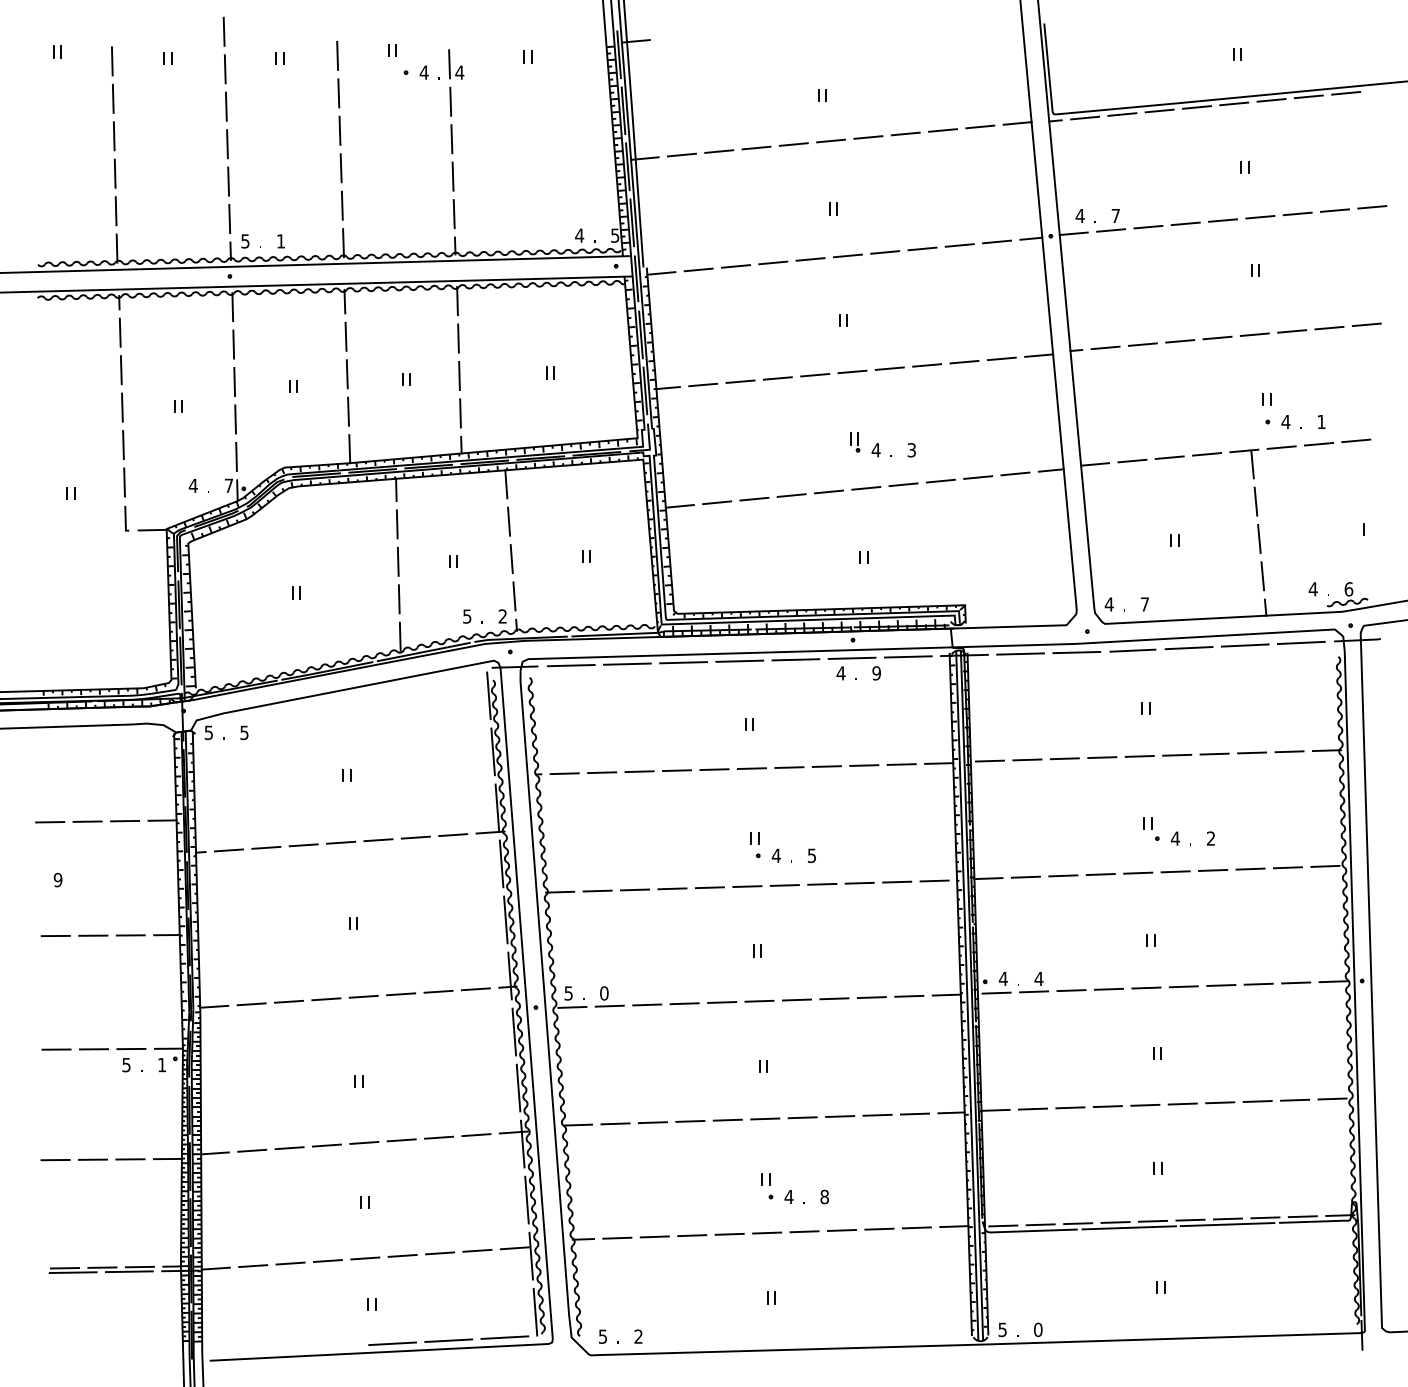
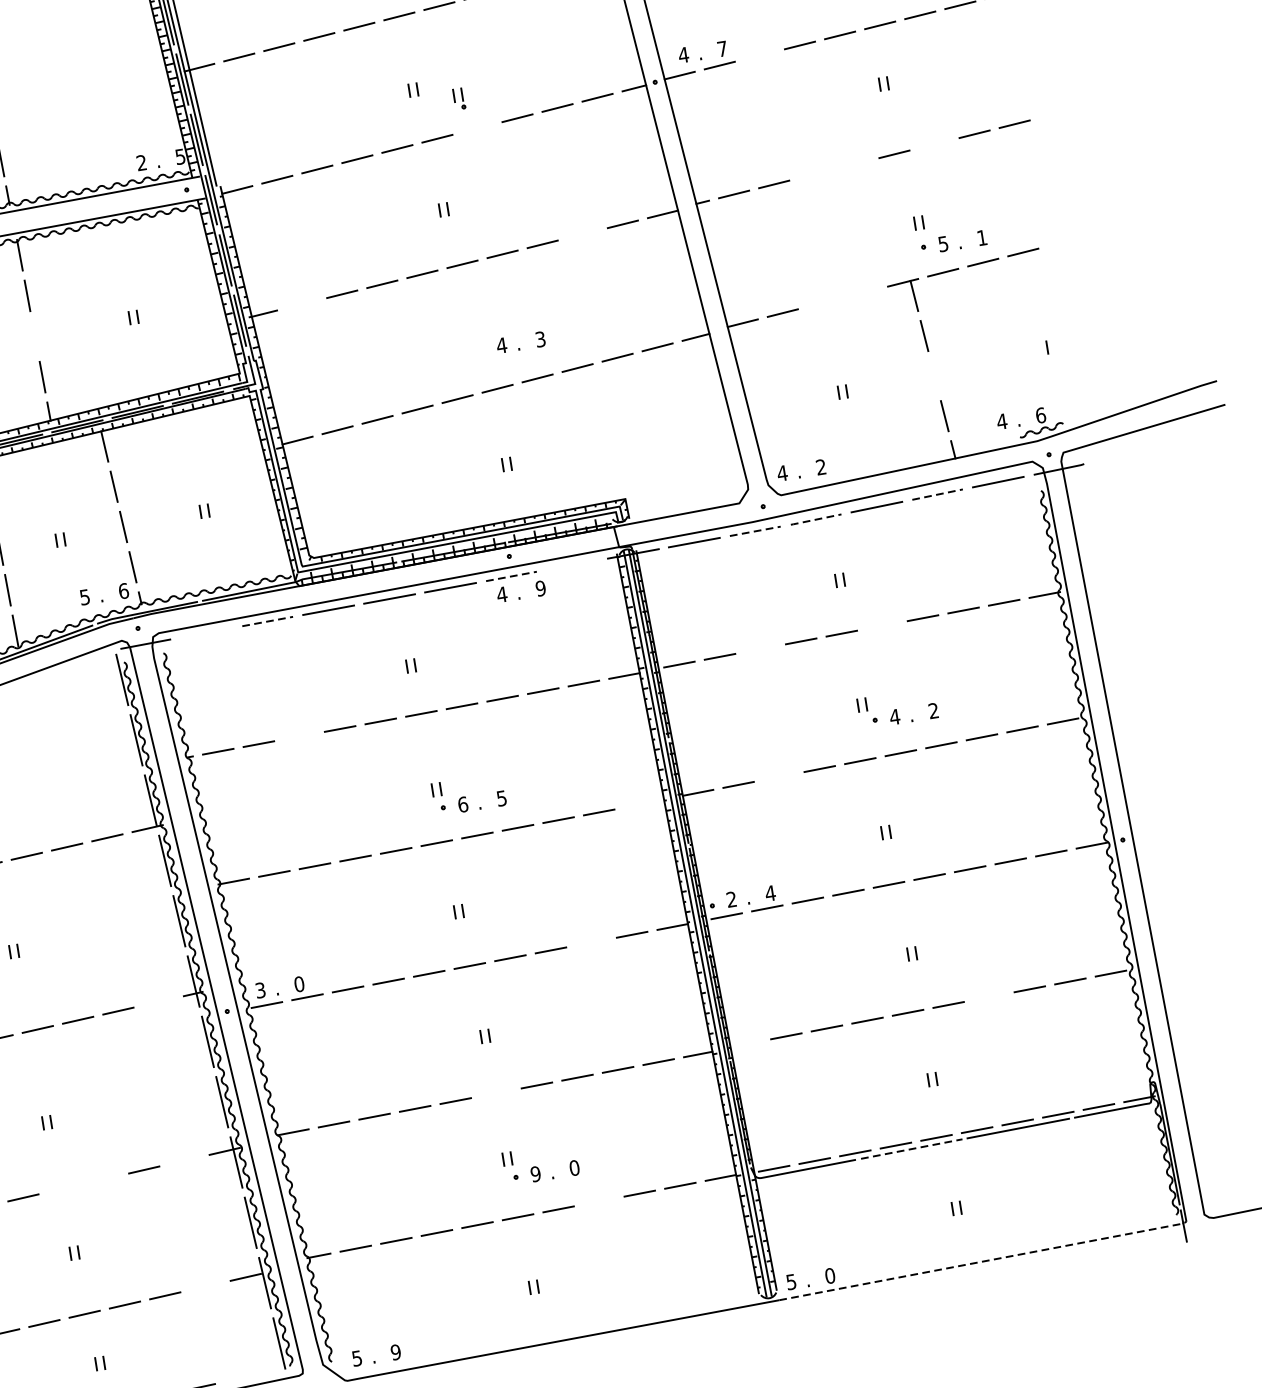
line: (1148, 226) -> (759, 54), removed
text: (579, 235) -> (141, 162), 4 -> 2
line: (885, 252) -> (477, 128), removed
line: (1292, 331) -> (934, 144), removed
line: (1217, 337) -> (854, 163), removed
line: (1180, 341) -> (814, 174), removed
line: (964, 361) -> (582, 233), removed
line: (459, 375) -> (34, 336), removed
line: (703, 384) -> (302, 303), removed
text: (1285, 422) -> (942, 244), 4 -> 5
part: (855, 442) -> (459, 98), moved
line: (1207, 454) -> (863, 293), removed
line: (1169, 457) -> (822, 302), removed
line: (1259, 538) -> (934, 375), removed
text: (1144, 604) -> (820, 467), 7 -> 2
text: (502, 616) -> (123, 591), 2 -> 6
line: (1245, 645) -> (937, 494), solid -> dashed
line: (1132, 650) -> (815, 519), solid -> dashed
line: (1077, 652) -> (756, 531), solid -> dashed
line: (907, 656) -> (571, 564), removed
line: (852, 658) -> (511, 576), solid -> dashed
line: (627, 664) -> (267, 621), solid -> dashed
line: (570, 665) -> (205, 632), removed
line: (1177, 754) -> (882, 625), removed
line: (1064, 758) -> (760, 648), removed
line: (639, 771) -> (299, 736), removed
text: (775, 855) -> (462, 804), 4 -> 6
line: (1063, 875) -> (779, 776), removed
line: (934, 880) -> (639, 804), removed
text: (1002, 978) -> (730, 899), 4 -> 2
line: (475, 989) -> (158, 1002), removed
text: (568, 992) -> (260, 989), 5 -> 3
line: (871, 997) -> (591, 942), removed
line: (1220, 1102) -> (989, 996), removed
line: (995, 1109) -> (745, 1043), removed
line: (765, 1118) -> (496, 1092), removed
line: (476, 1135) -> (184, 1161), removed
line: (379, 1141) -> (79, 1184), removed
text: (788, 1196) -> (535, 1173), 4 -> 9
text: (824, 1196) -> (574, 1167), 8 -> 0
line: (1129, 1227) -> (911, 1148), solid -> dashed
line: (841, 1229) -> (598, 1200), removed
line: (477, 1250) -> (205, 1286), removed
text: (638, 1336) -> (395, 1352), 2 -> 9
line: (504, 1337) -> (249, 1376), removed
line: (1177, 1338) -> (983, 1261), solid -> dashed

